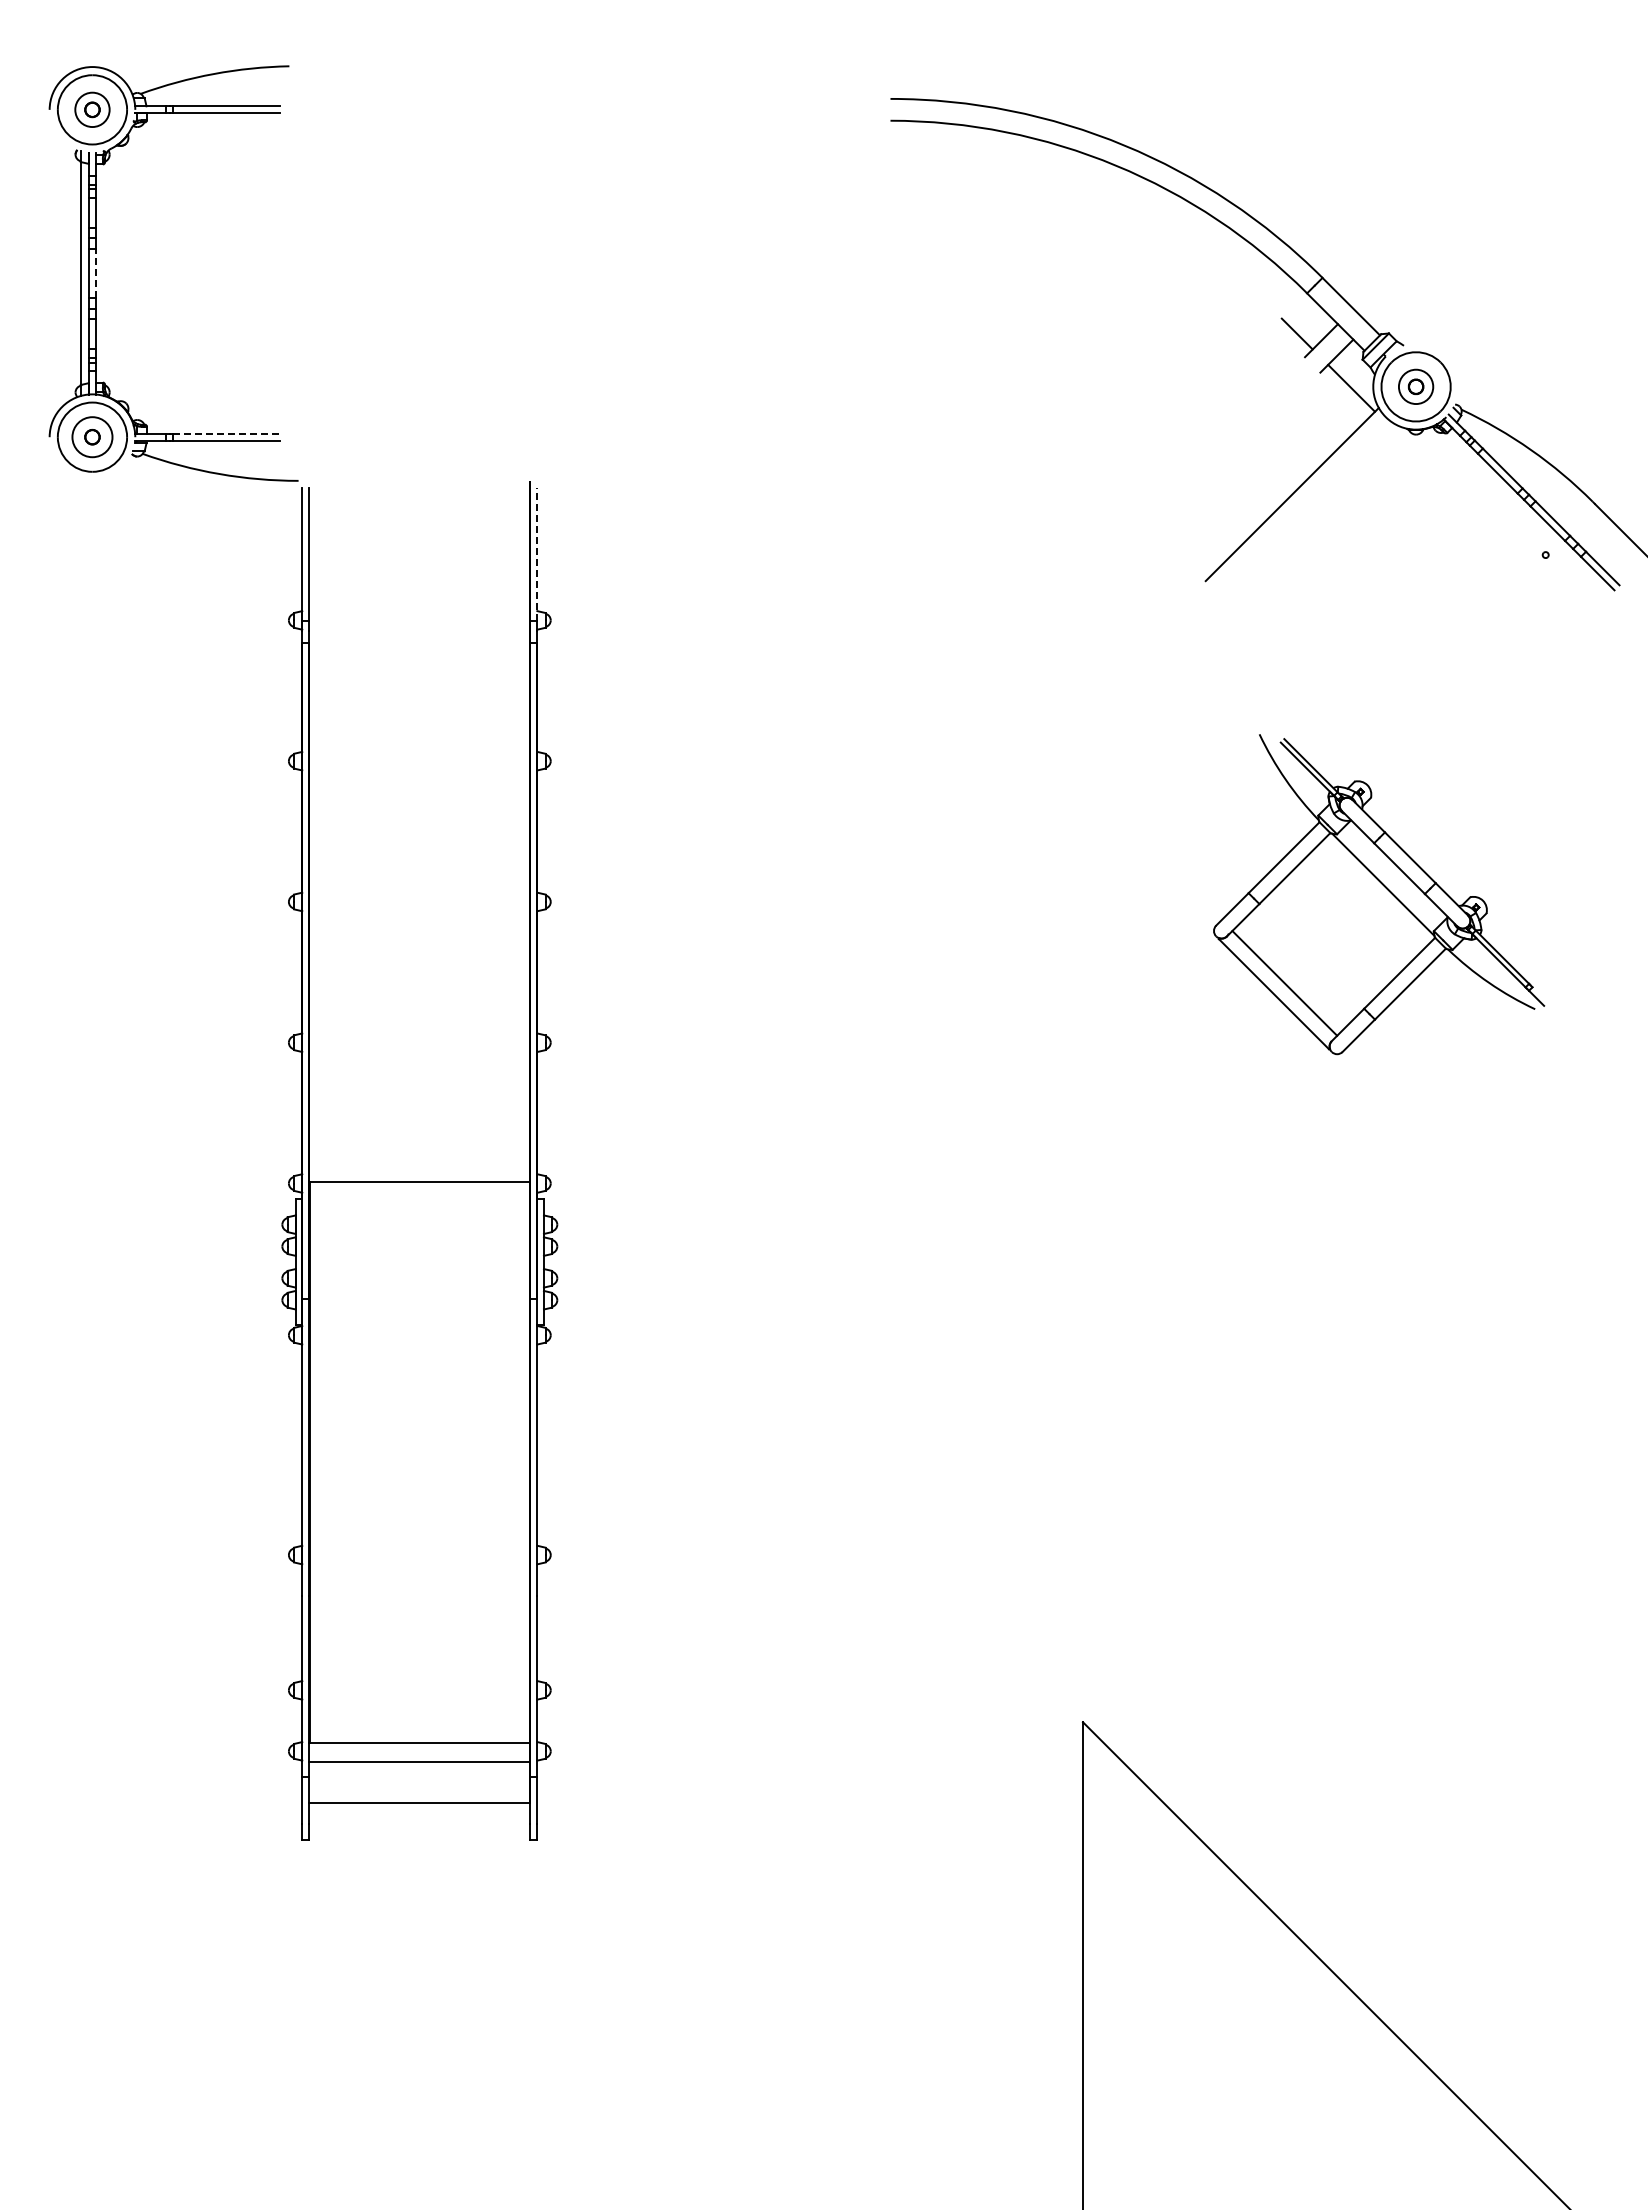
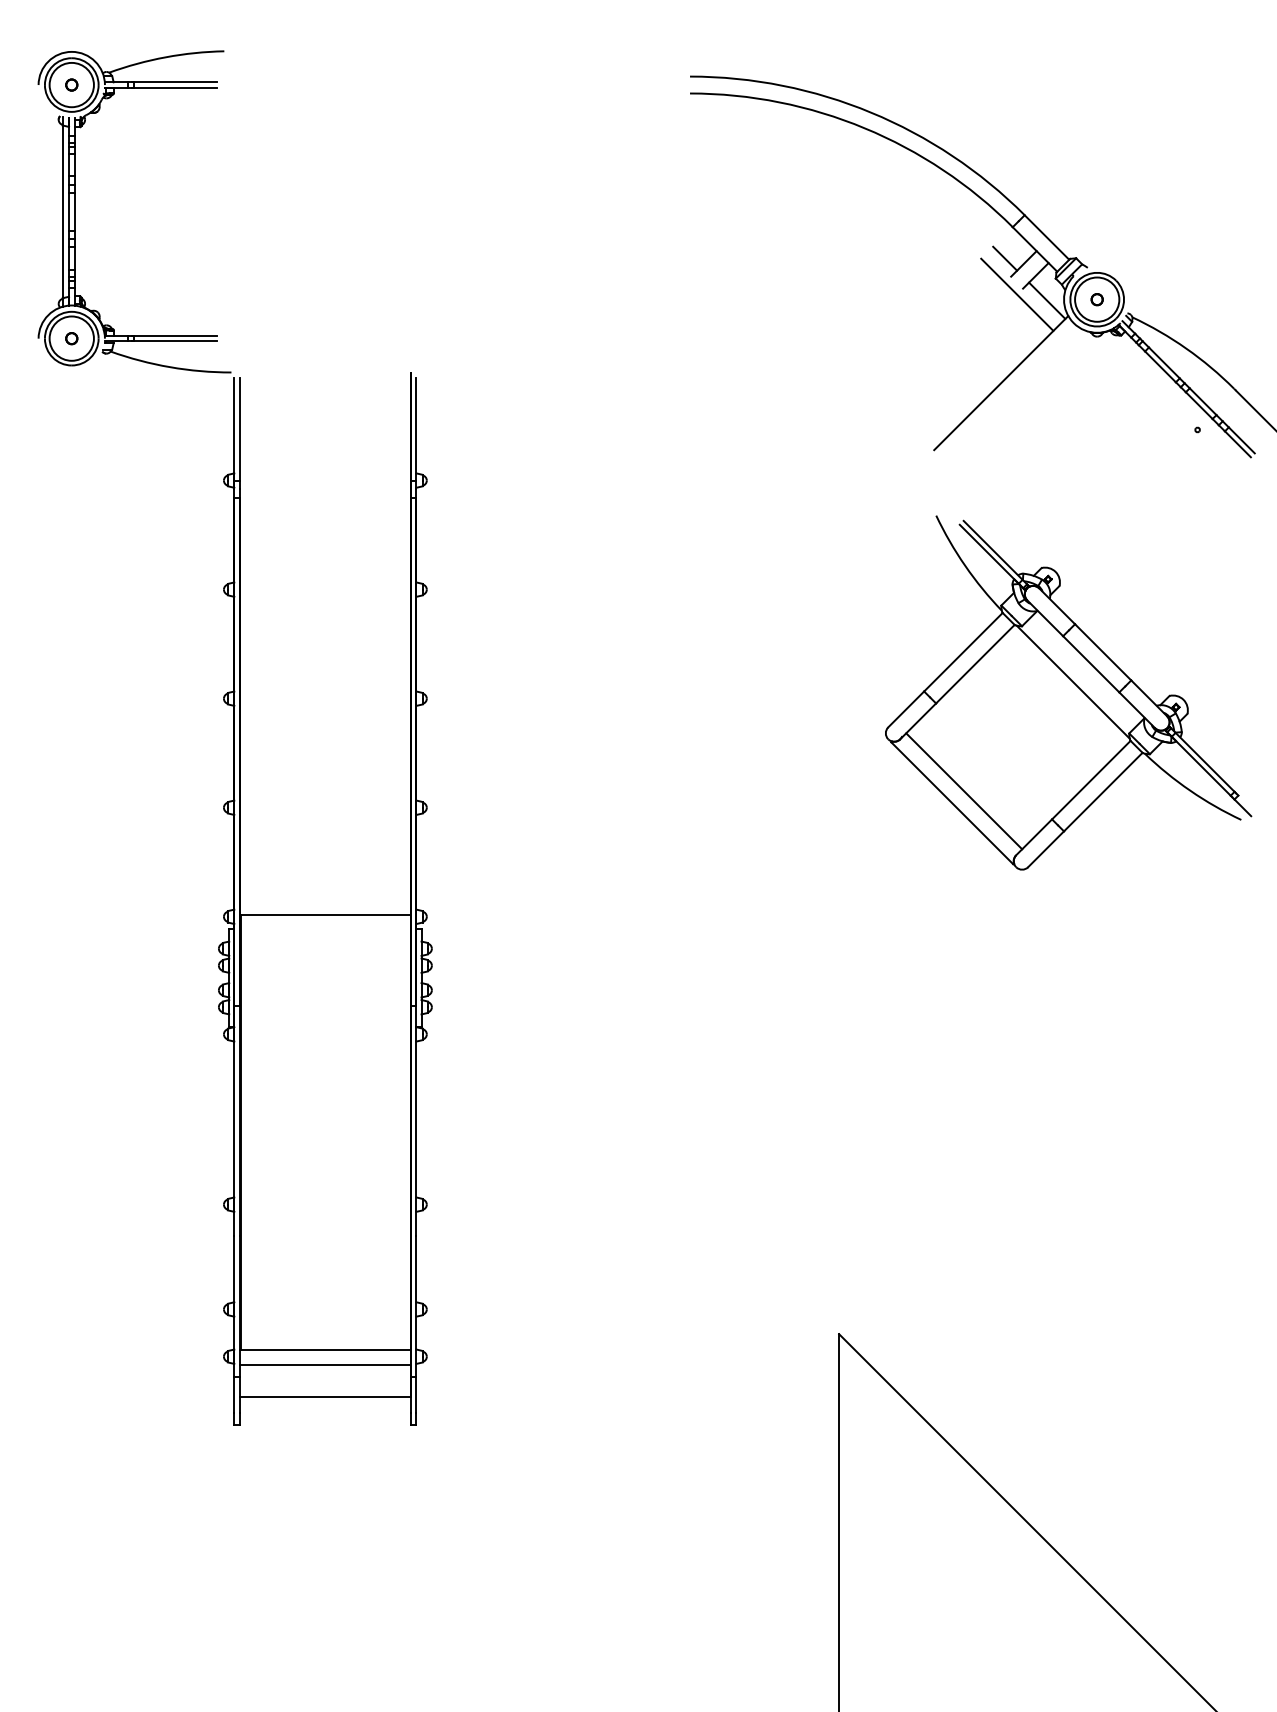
circle: (92, 109) -> (71, 84), size x1.67
line: (96, 273) -> (74, 211), dashed -> solid
line: (1312, 380) -> (1016, 294), added
circle: (1415, 386) -> (1096, 299), size x1.67
line: (226, 433) -> (175, 335), dashed -> solid
circle: (92, 436) -> (71, 338), size x1.43
line: (537, 554) -> (416, 429), dashed -> solid
part: (1378, 894) -> (1068, 692), size x1.43

